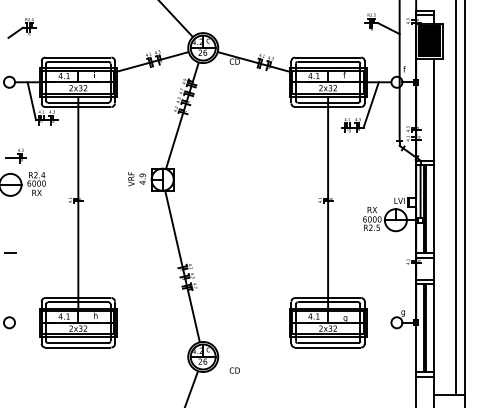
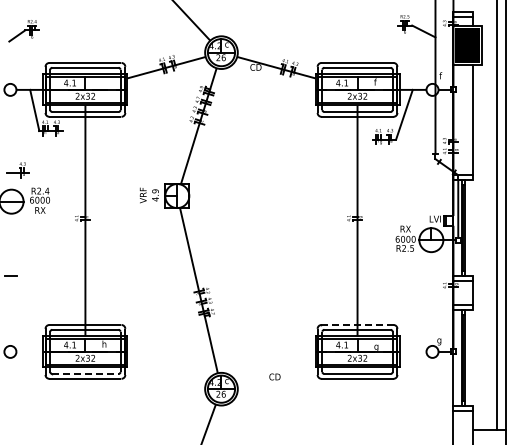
line: (433, 209) -> (472, 228), removed
line: (328, 297) -> (357, 324), solid -> dashed
line: (433, 327) -> (472, 357), removed
line: (77, 343) -> (84, 374), solid -> dashed
text: (234, 370) -> (274, 376), moved

